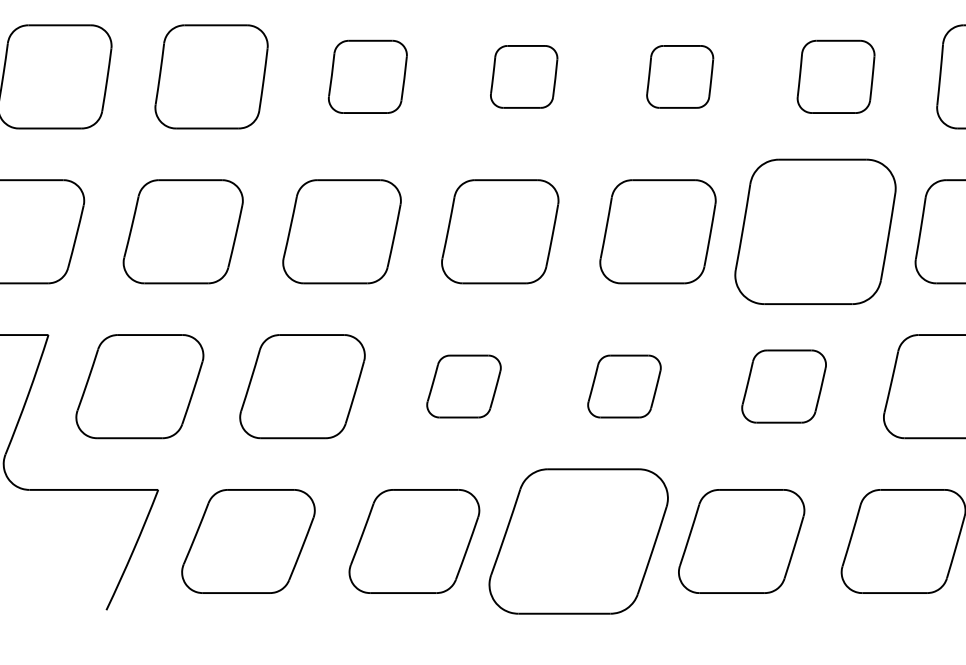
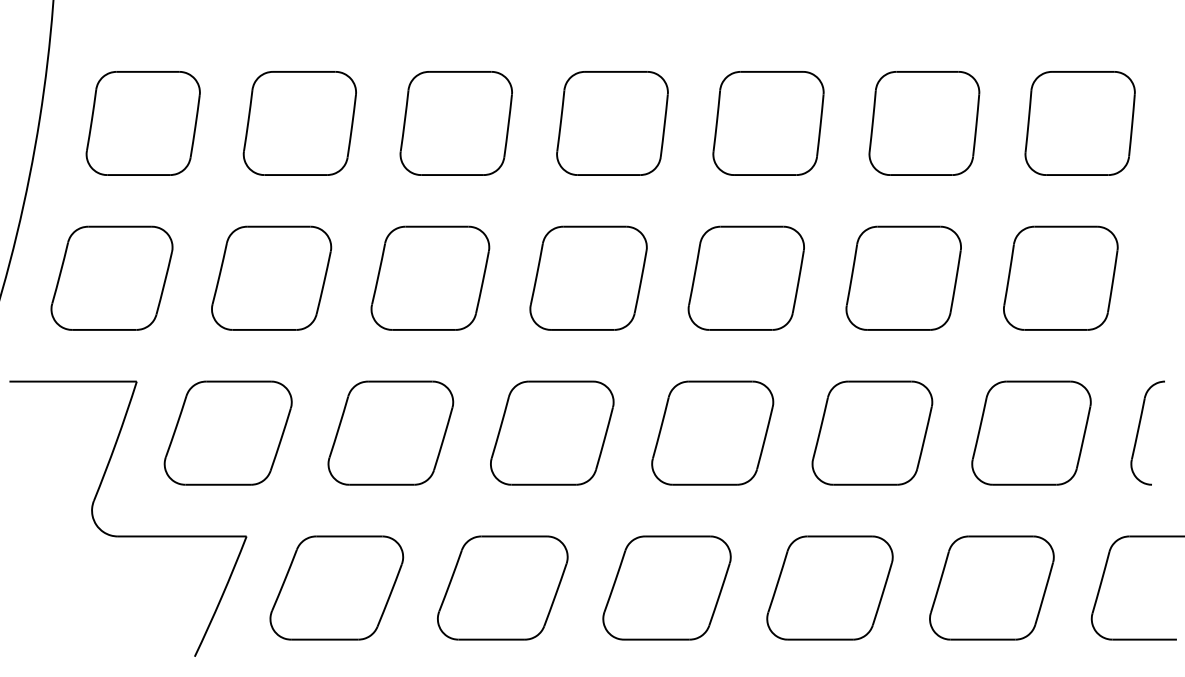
part: (367, 76) -> (455, 123), size x1.43
part: (524, 76) -> (612, 123), size x1.67
part: (680, 76) -> (768, 123), size x1.67
part: (836, 76) -> (924, 123), size x1.43
part: (815, 230) -> (903, 277), size x0.71
part: (464, 385) -> (552, 432), size x1.67
part: (624, 385) -> (712, 432), size x1.67
part: (784, 385) -> (872, 432), size x1.43
part: (578, 540) -> (666, 587), size x0.71

